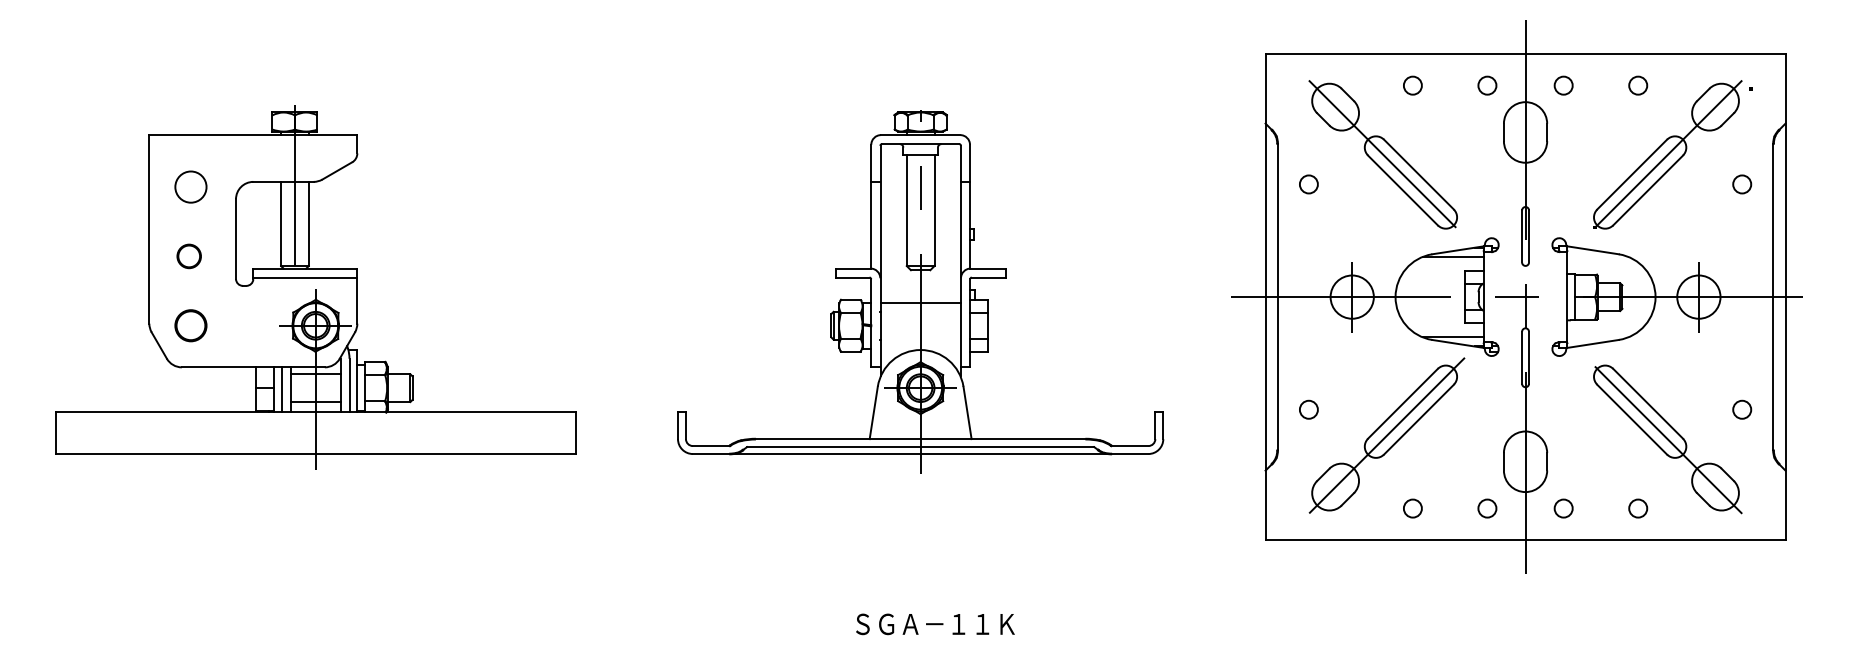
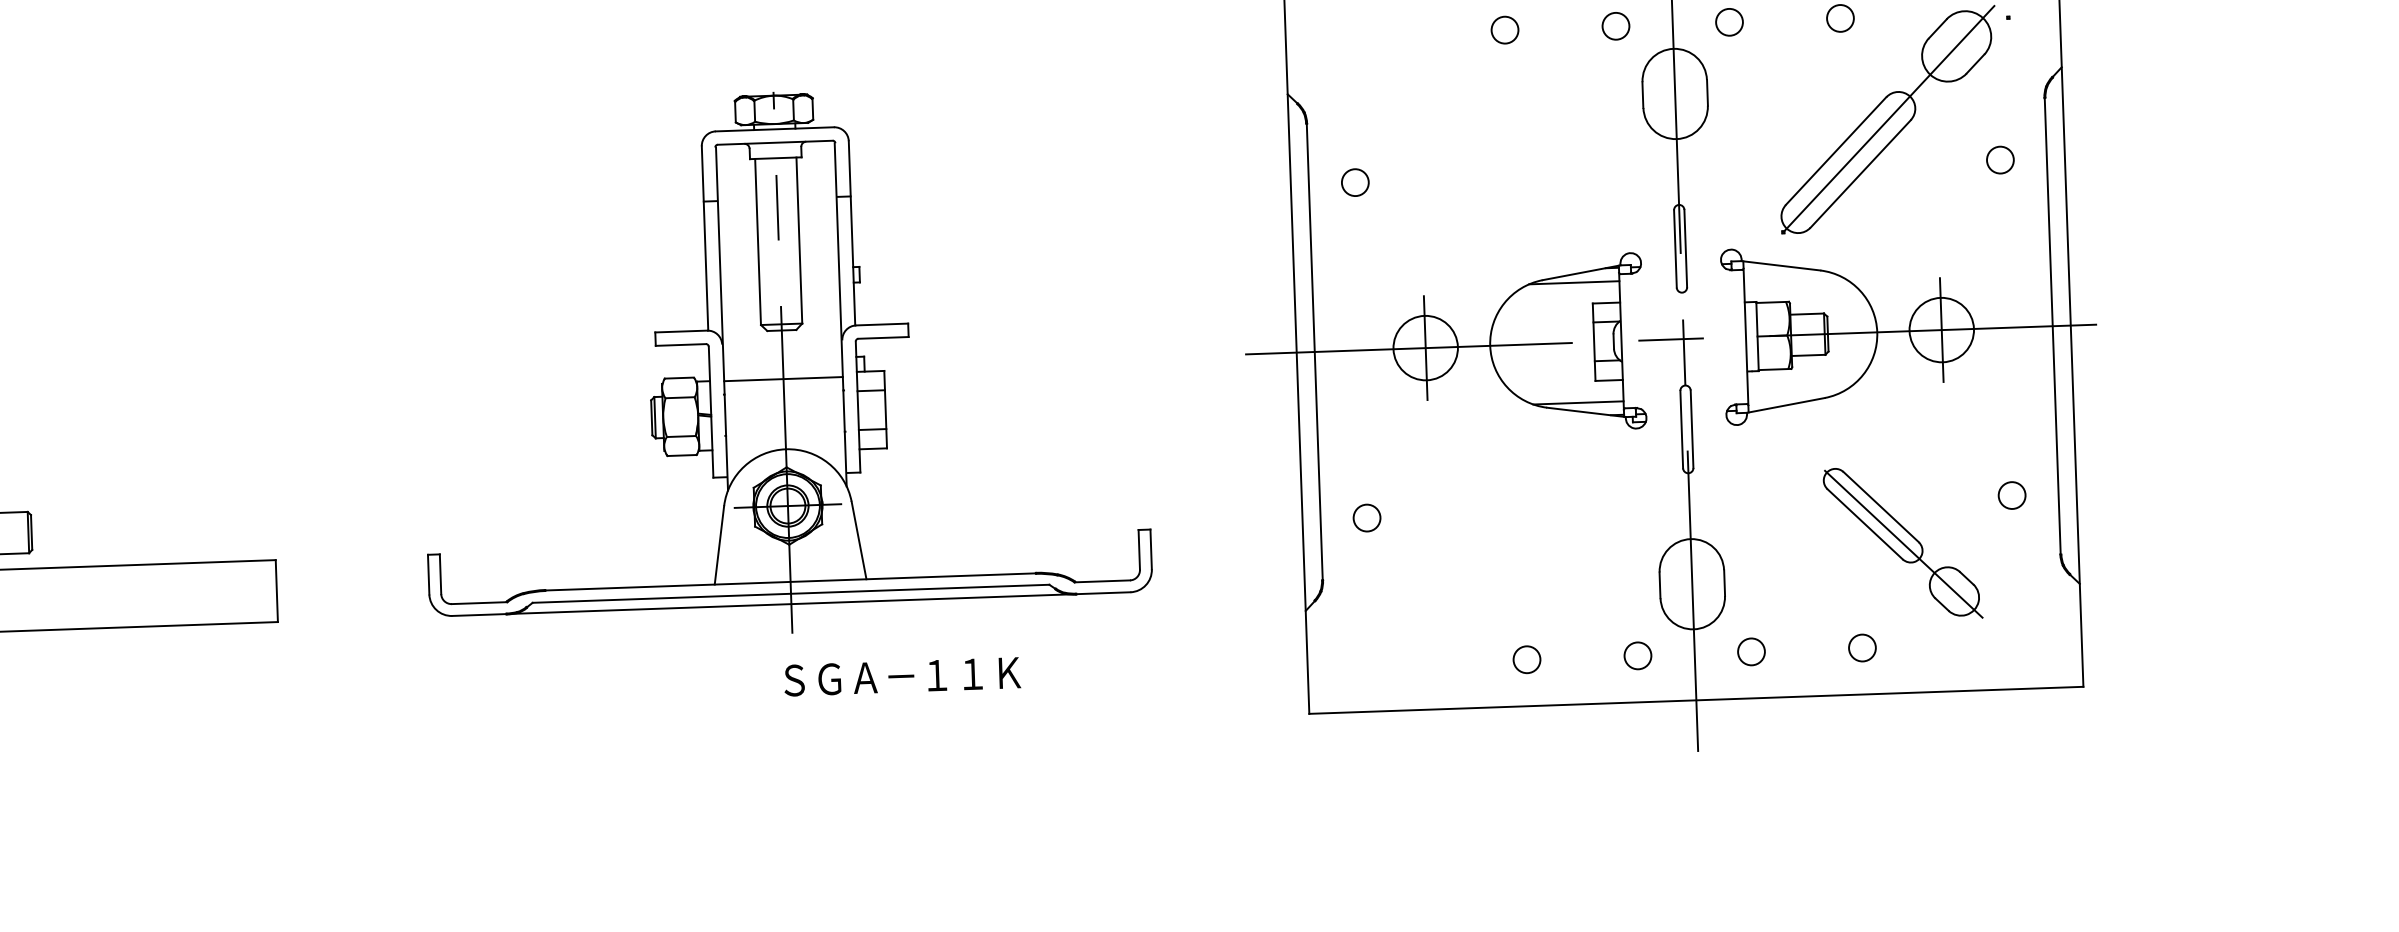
part: (1382, 154) -> (1463, 134), removed
part: (1386, 435) -> (1483, 552), removed
part: (1667, 439) -> (1902, 543), size x0.7
text: (935, 624) -> (902, 676), moved

